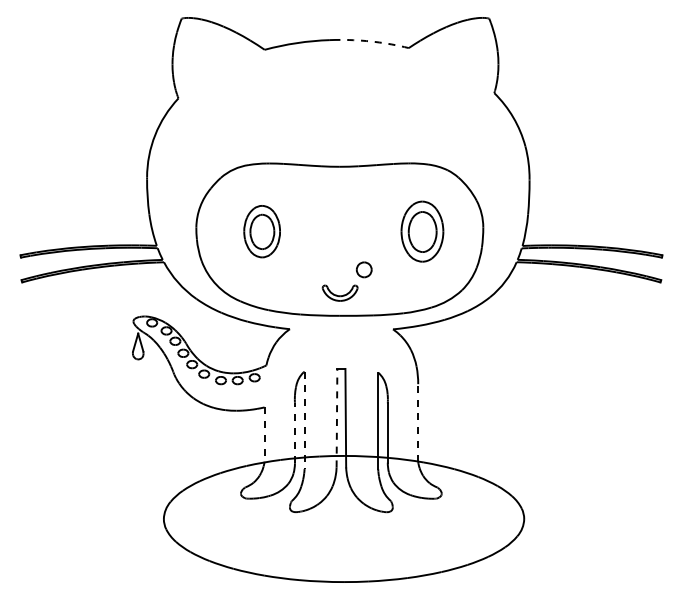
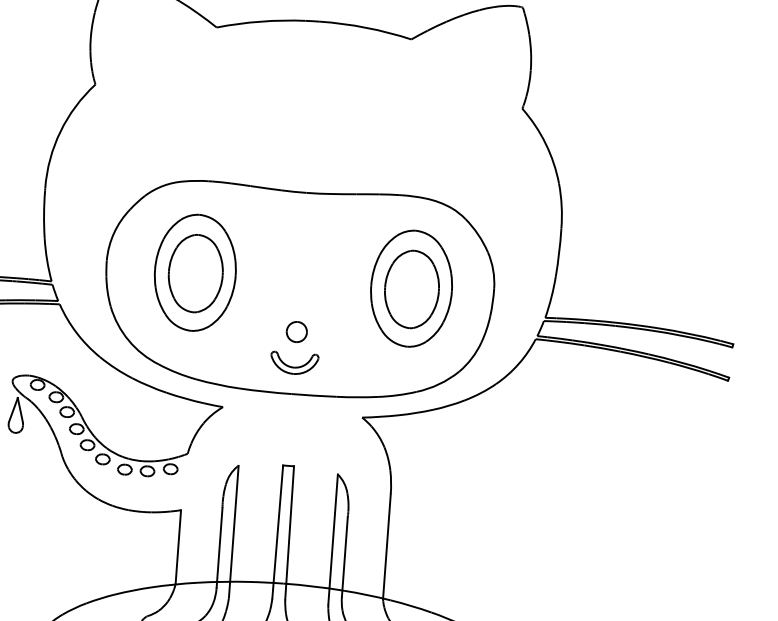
arc: (374, 41) -> (365, 27), dashed -> solid
part: (261, 231) -> (194, 272), size x1.67
part: (422, 231) -> (411, 288), size x1.43
part: (364, 269) -> (297, 331), moved
line: (336, 417) -> (277, 530), dashed -> solid
line: (304, 420) -> (233, 531), dashed -> solid
line: (418, 423) -> (387, 547), dashed -> solid
line: (294, 432) -> (218, 547), dashed -> solid
line: (264, 435) -> (178, 548), dashed -> solid

